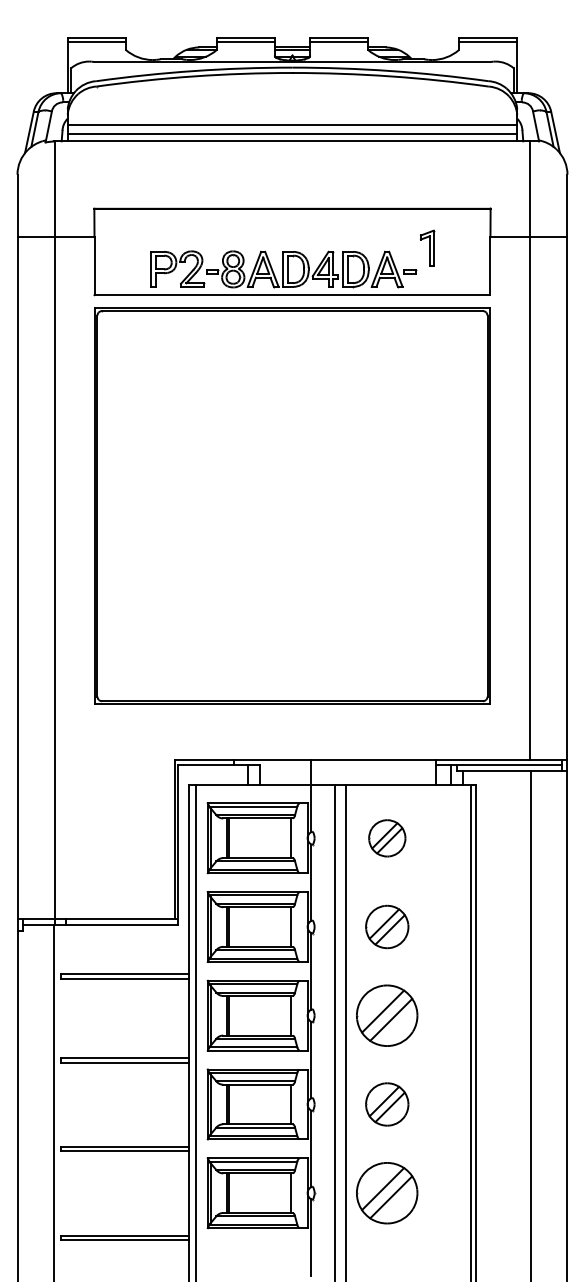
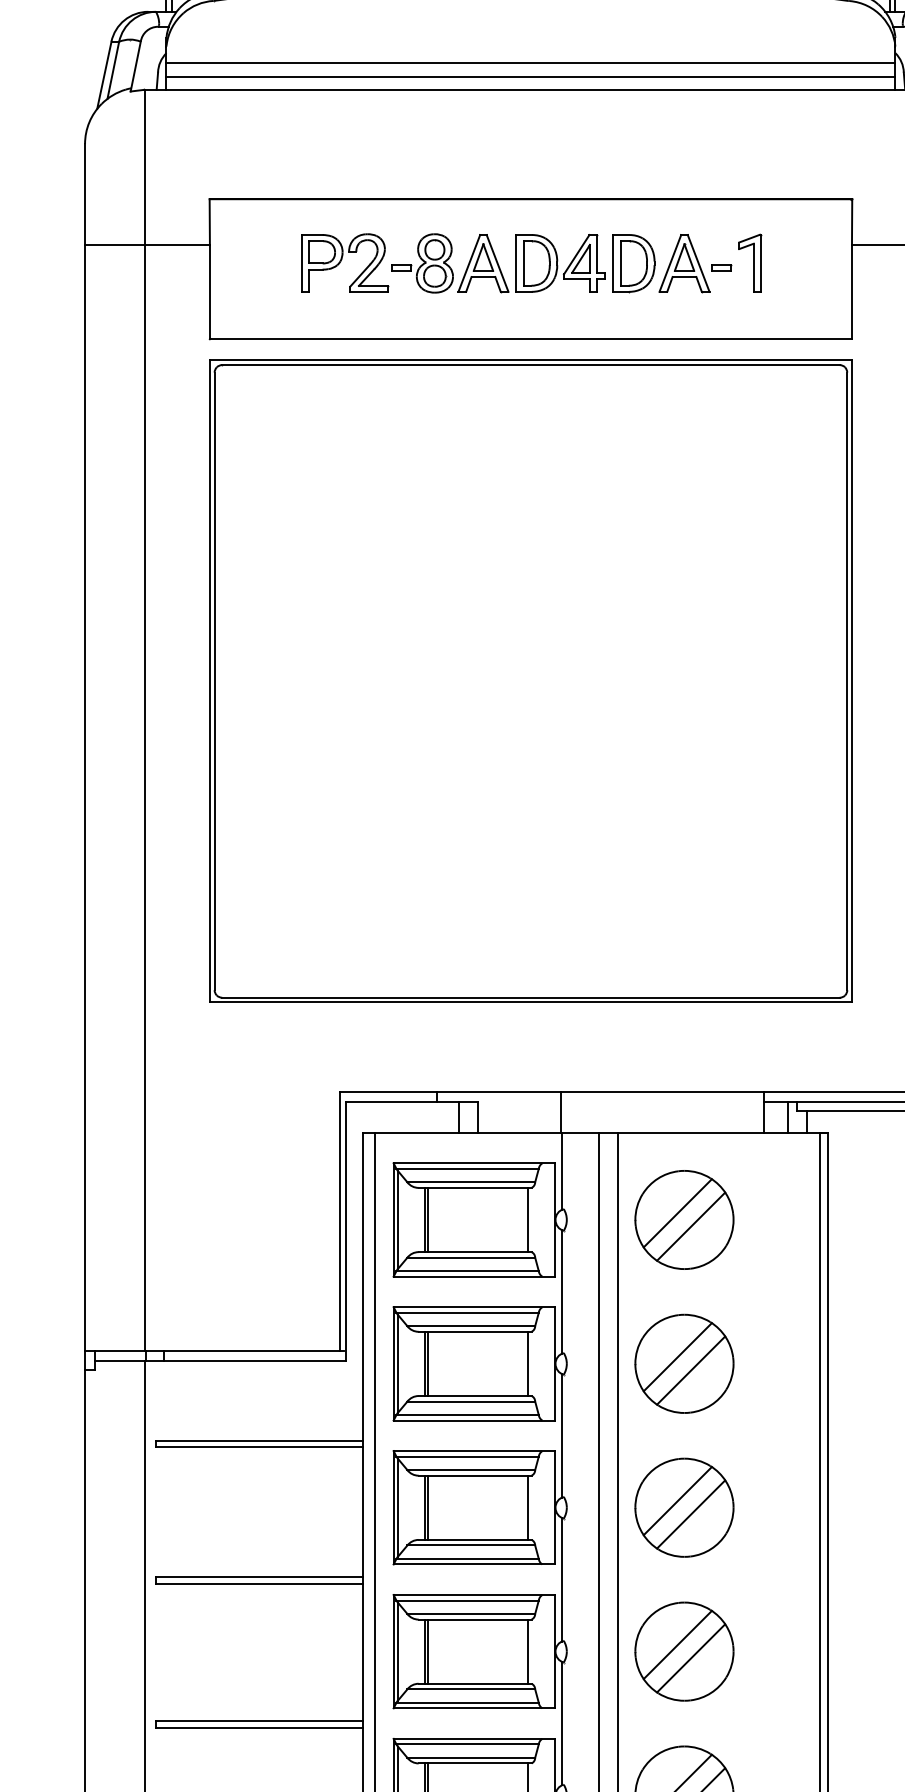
part: (283, 269) -> (516, 263), moved
part: (387, 838) -> (685, 1220), size x1.67
part: (387, 926) -> (685, 1363), size x1.43
part: (387, 1104) -> (685, 1651), size x1.43

